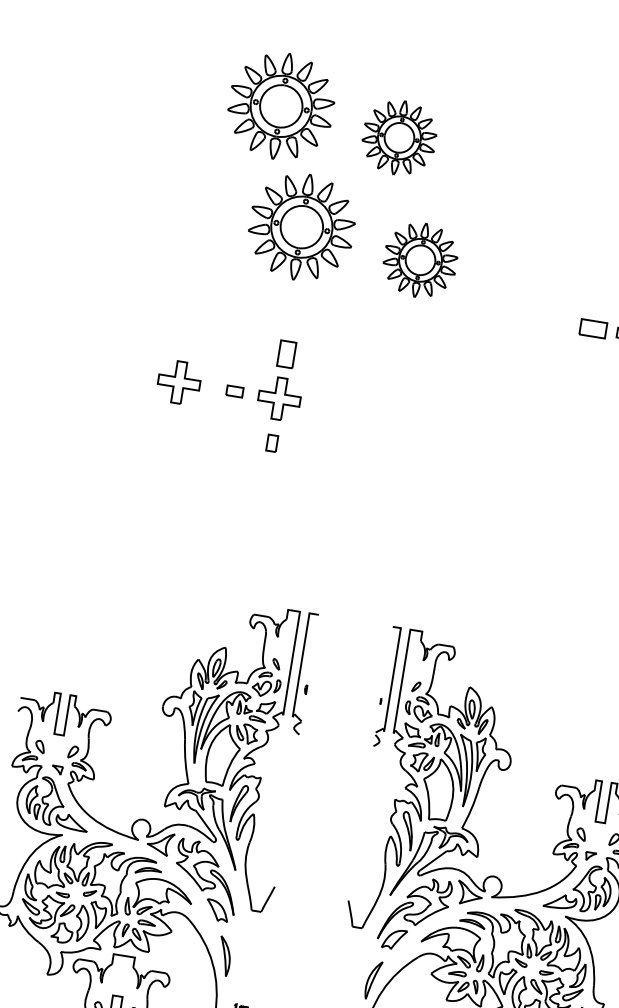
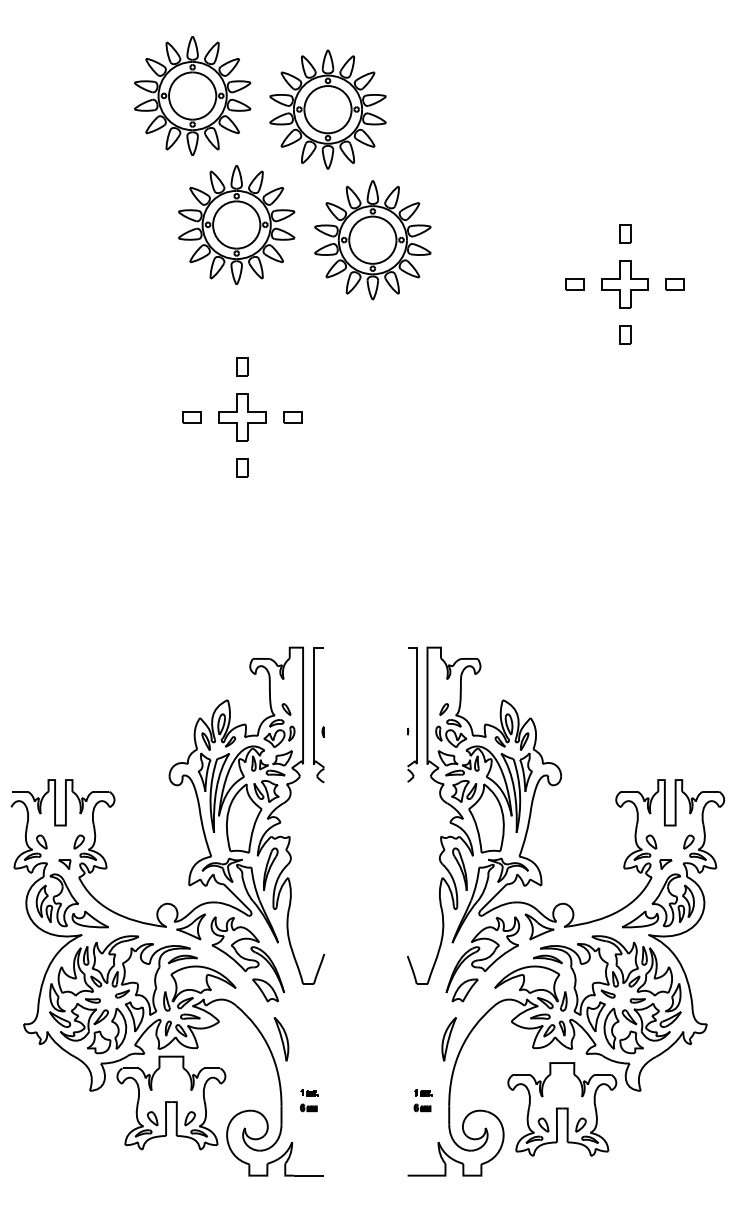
part: (399, 137) -> (327, 109), size x1.43
part: (420, 260) -> (372, 240), size x1.43
part: (593, 328) -> (574, 284), size x0.62
part: (286, 353) -> (242, 366), size x0.62
part: (179, 382) -> (129, 417), removed
part: (323, 406) -> (292, 417), added

